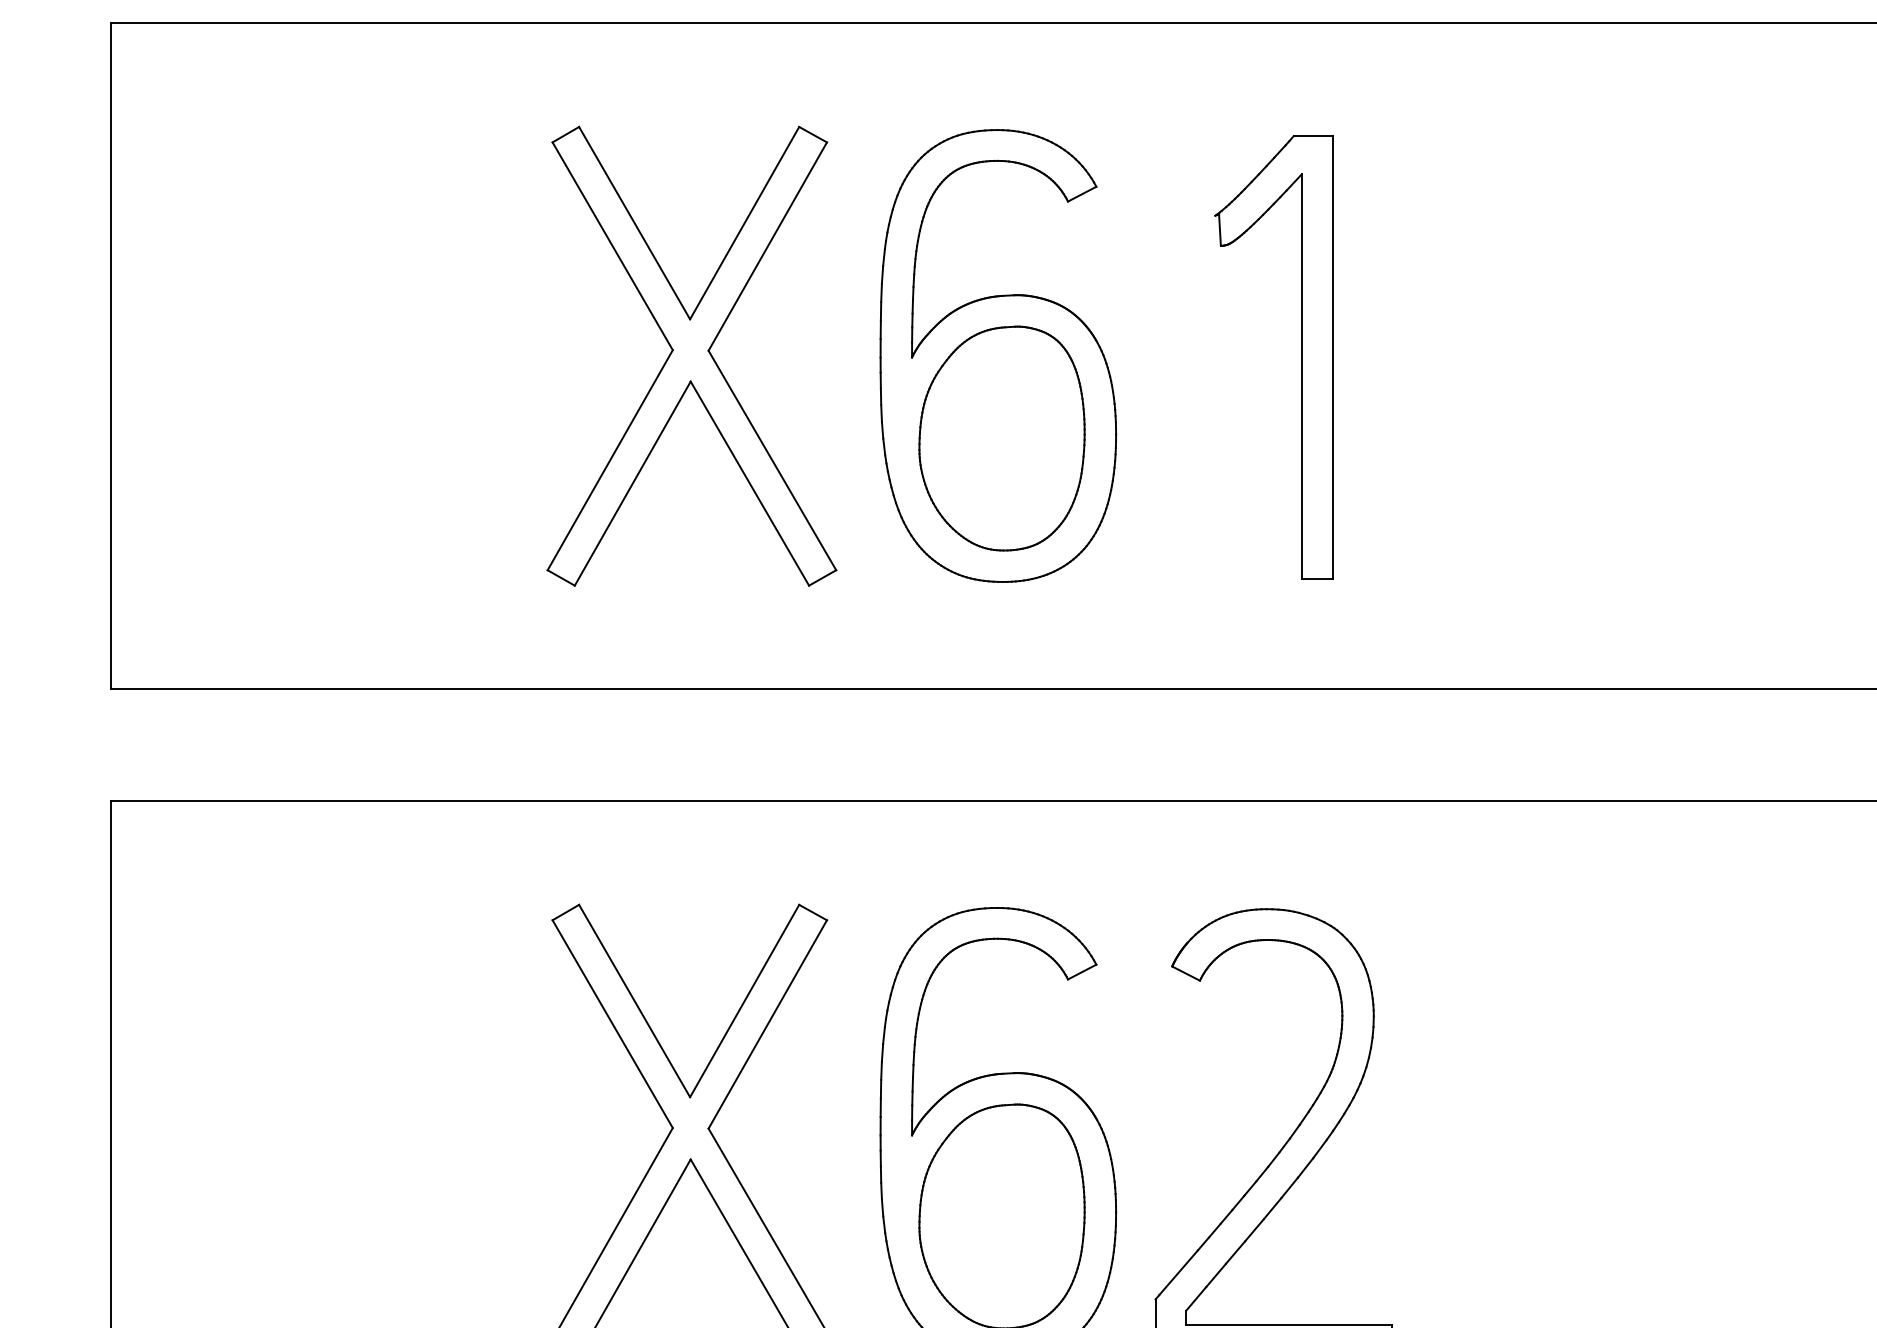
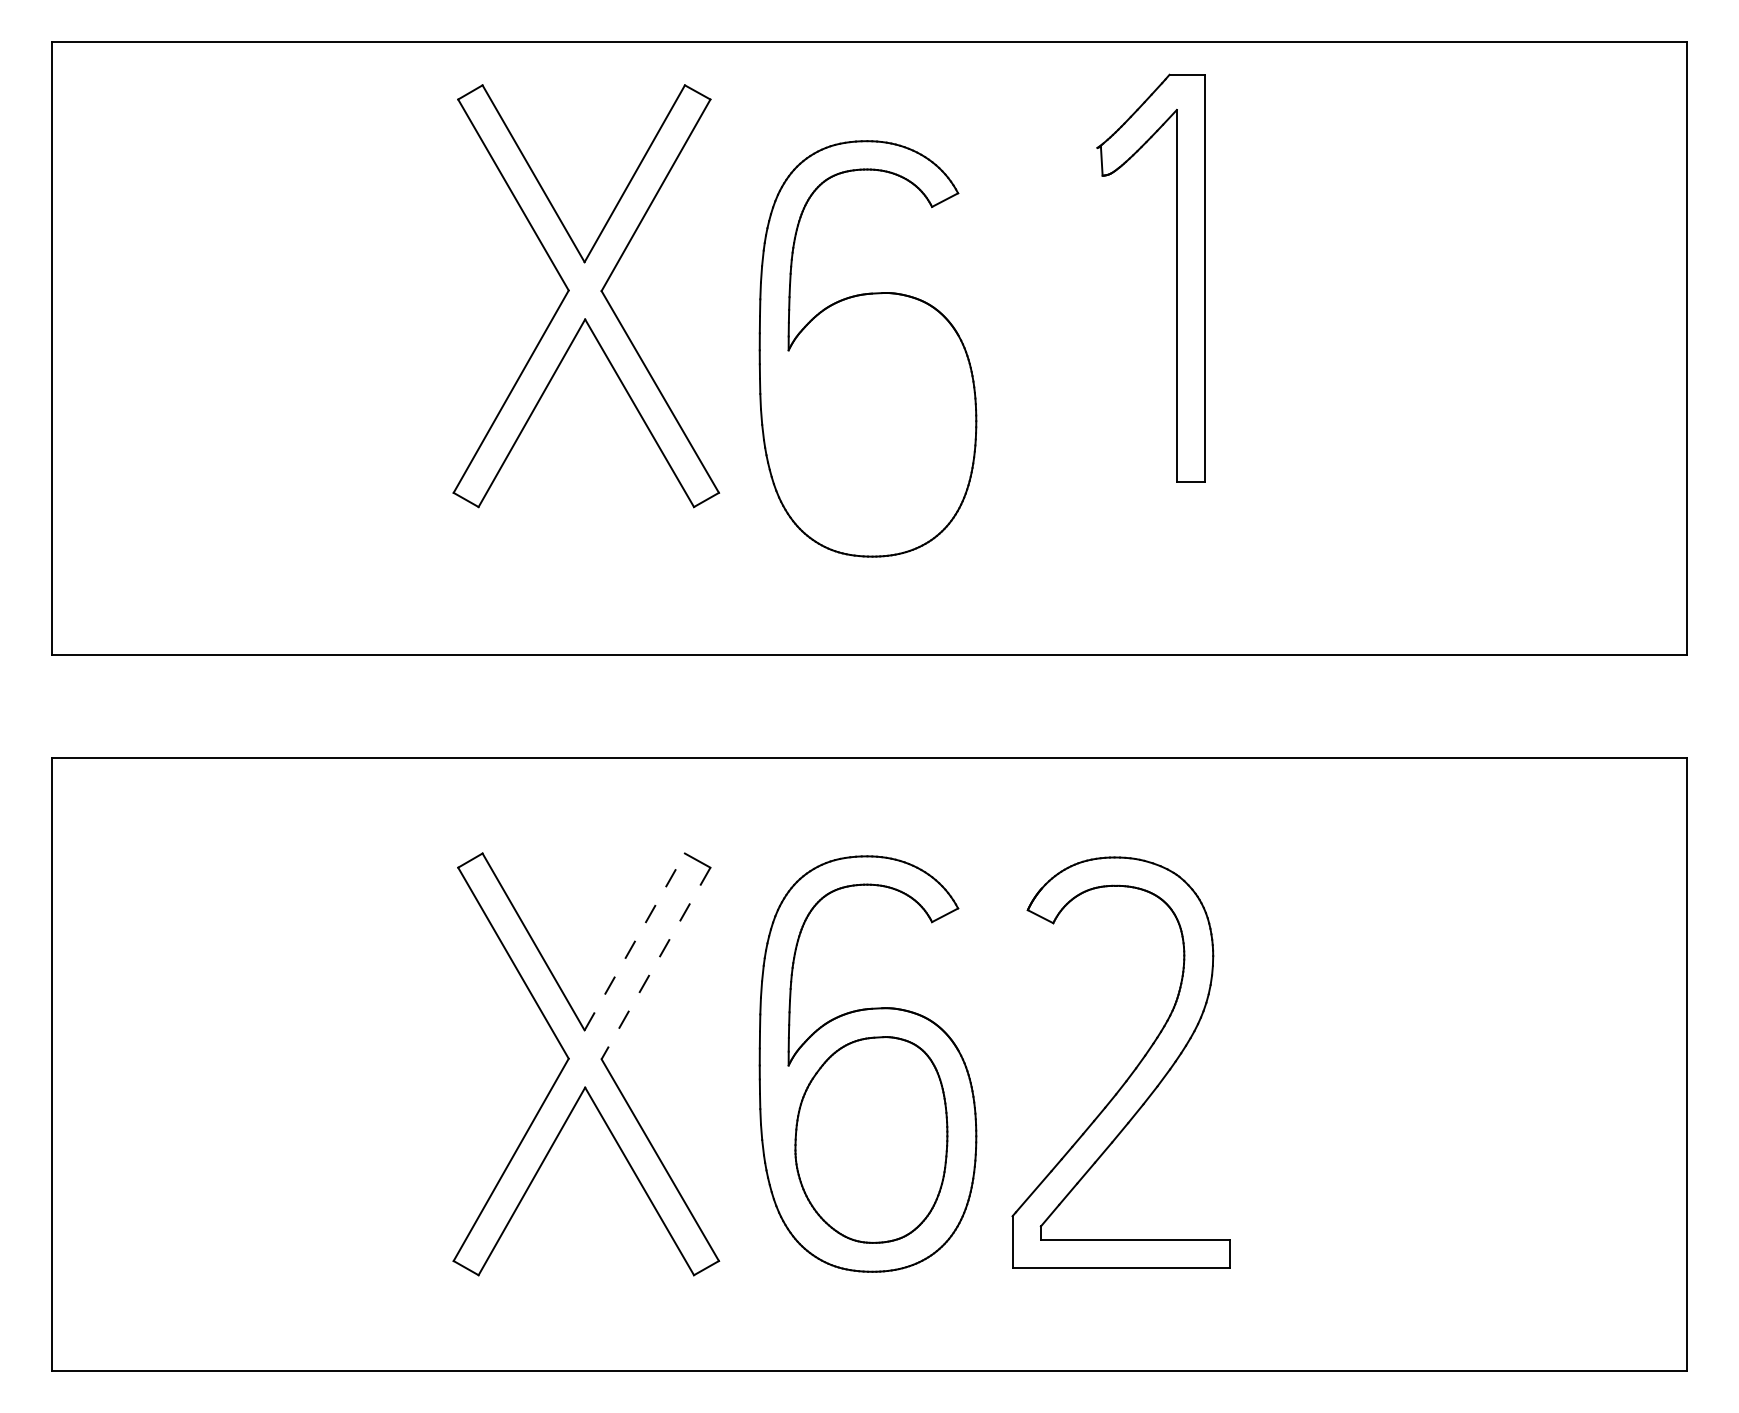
part: (692, 356) -> (586, 296), moved
part: (1301, 356) -> (1176, 277), moved
part: (1002, 438) -> (871, 424), removed
line: (744, 1000) -> (634, 941), solid -> dashed
line: (767, 1024) -> (655, 963), solid -> dashed

